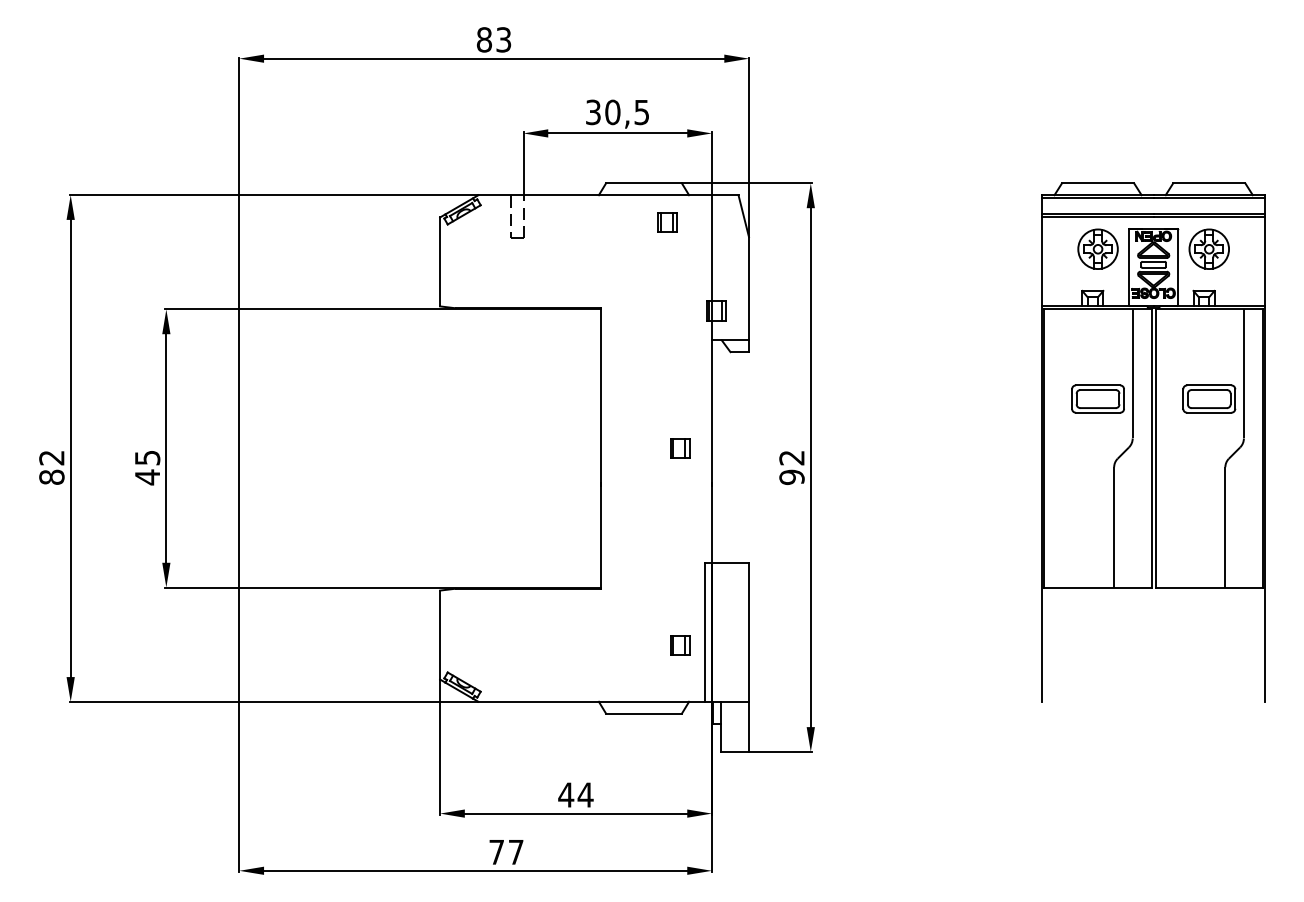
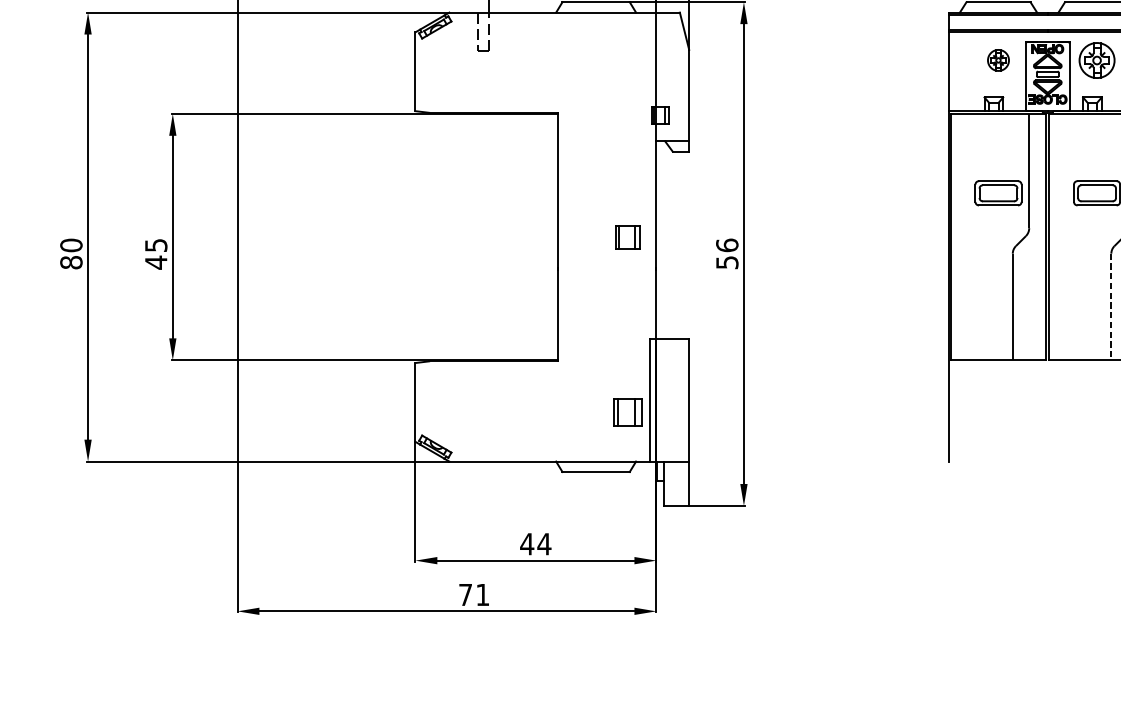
part: (667, 222) -> (616, 36), removed
part: (1097, 248) -> (998, 59), size x0.6
part: (680, 448) -> (628, 237), size x1.4
text: (51, 457) -> (71, 245), 82 -> 80
text: (791, 467) -> (726, 253), 92 -> 56
line: (1225, 527) -> (1111, 307), solid -> dashed
part: (680, 645) -> (628, 411), size x1.6
text: (516, 852) -> (483, 595), 77 -> 71

